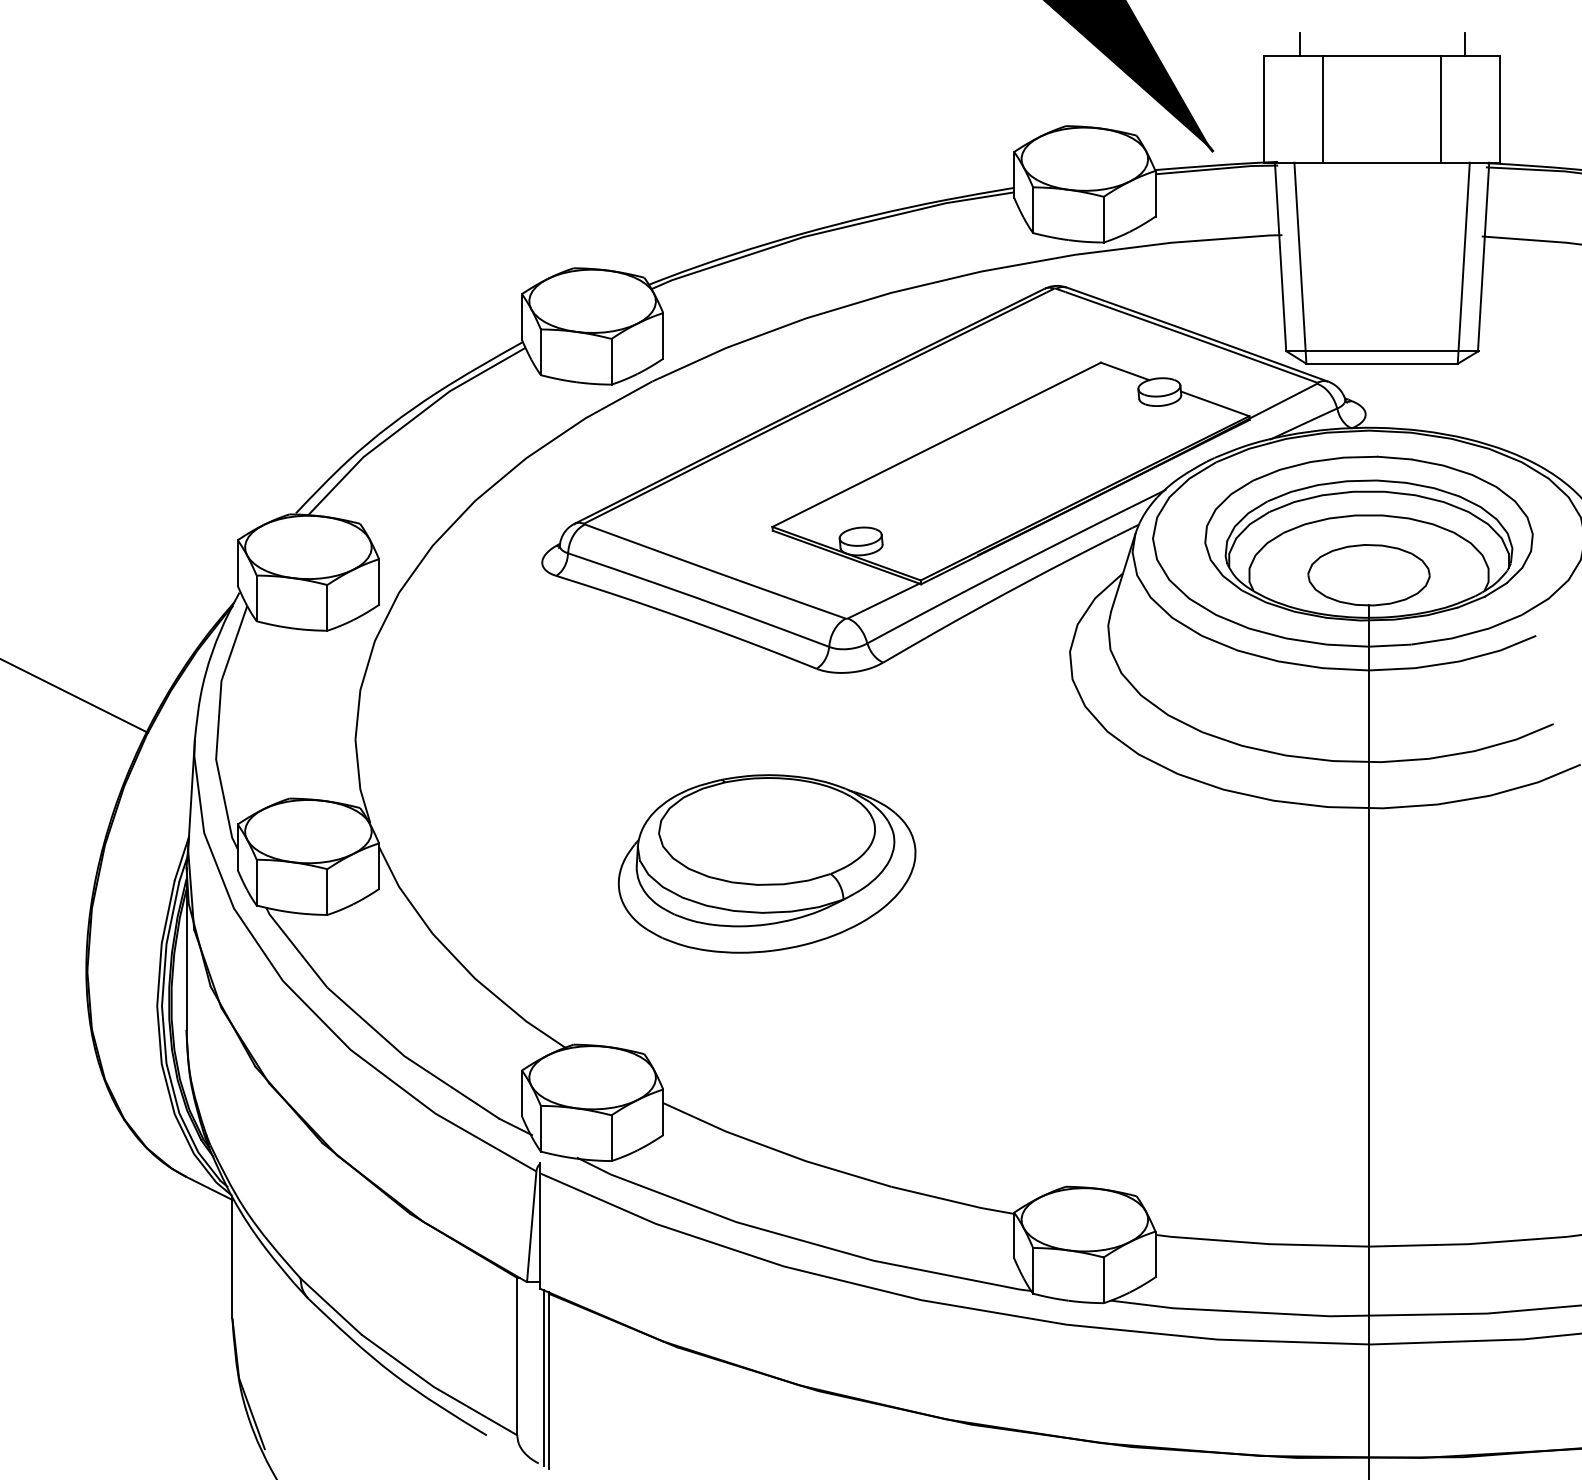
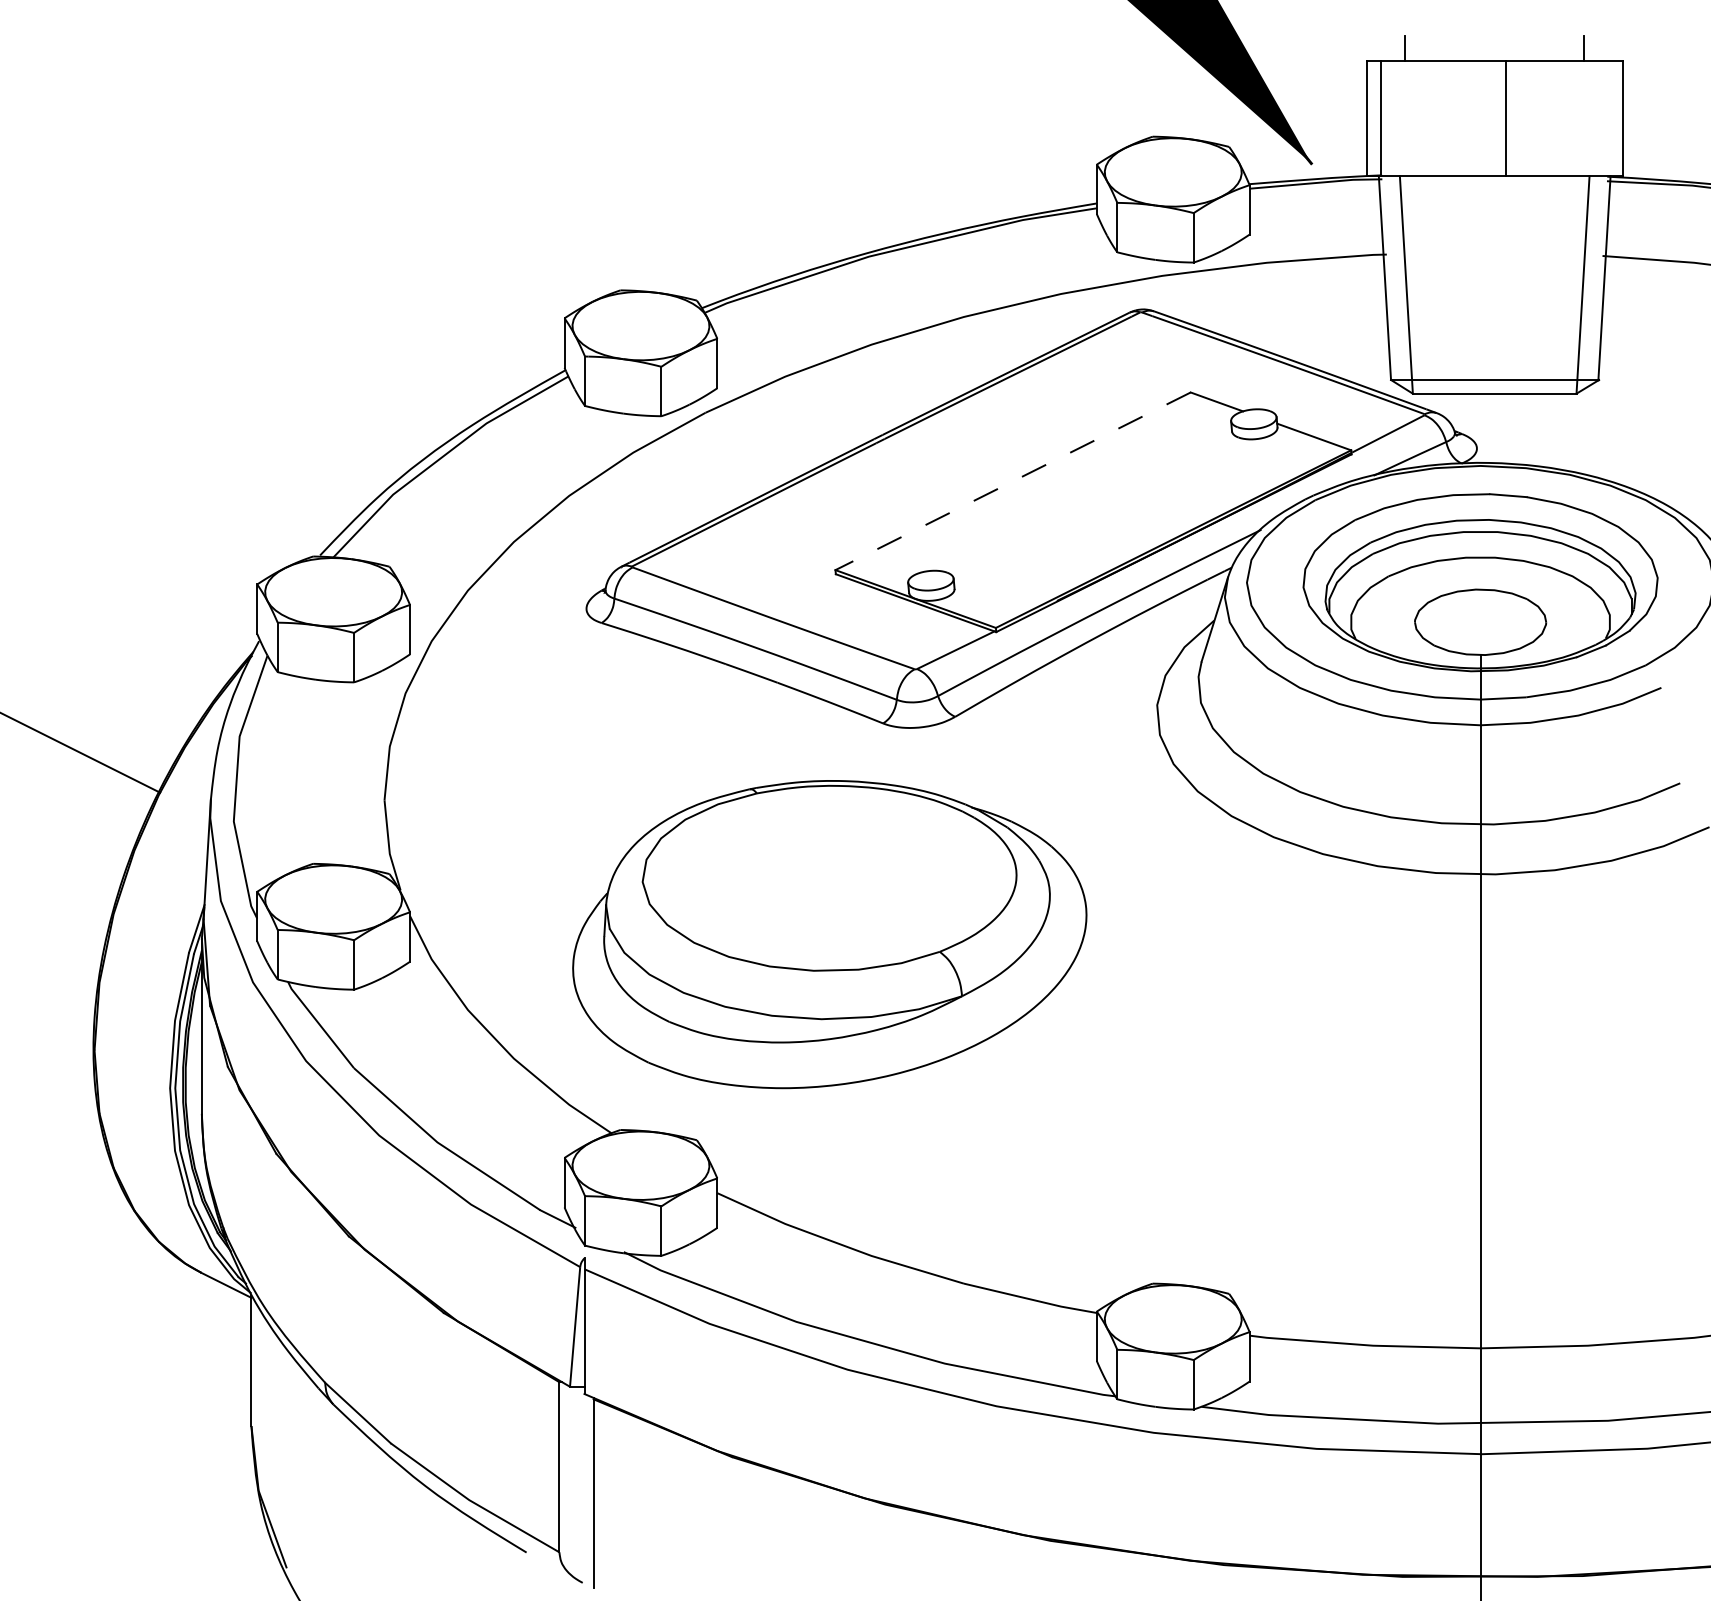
line: (1322, 109) -> (1380, 118), moved
line: (1441, 109) -> (1505, 118), moved
line: (936, 444) -> (1012, 480), solid -> dashed
part: (766, 863) -> (829, 934), size x1.6
line: (543, 1377) -> (587, 1489), removed

